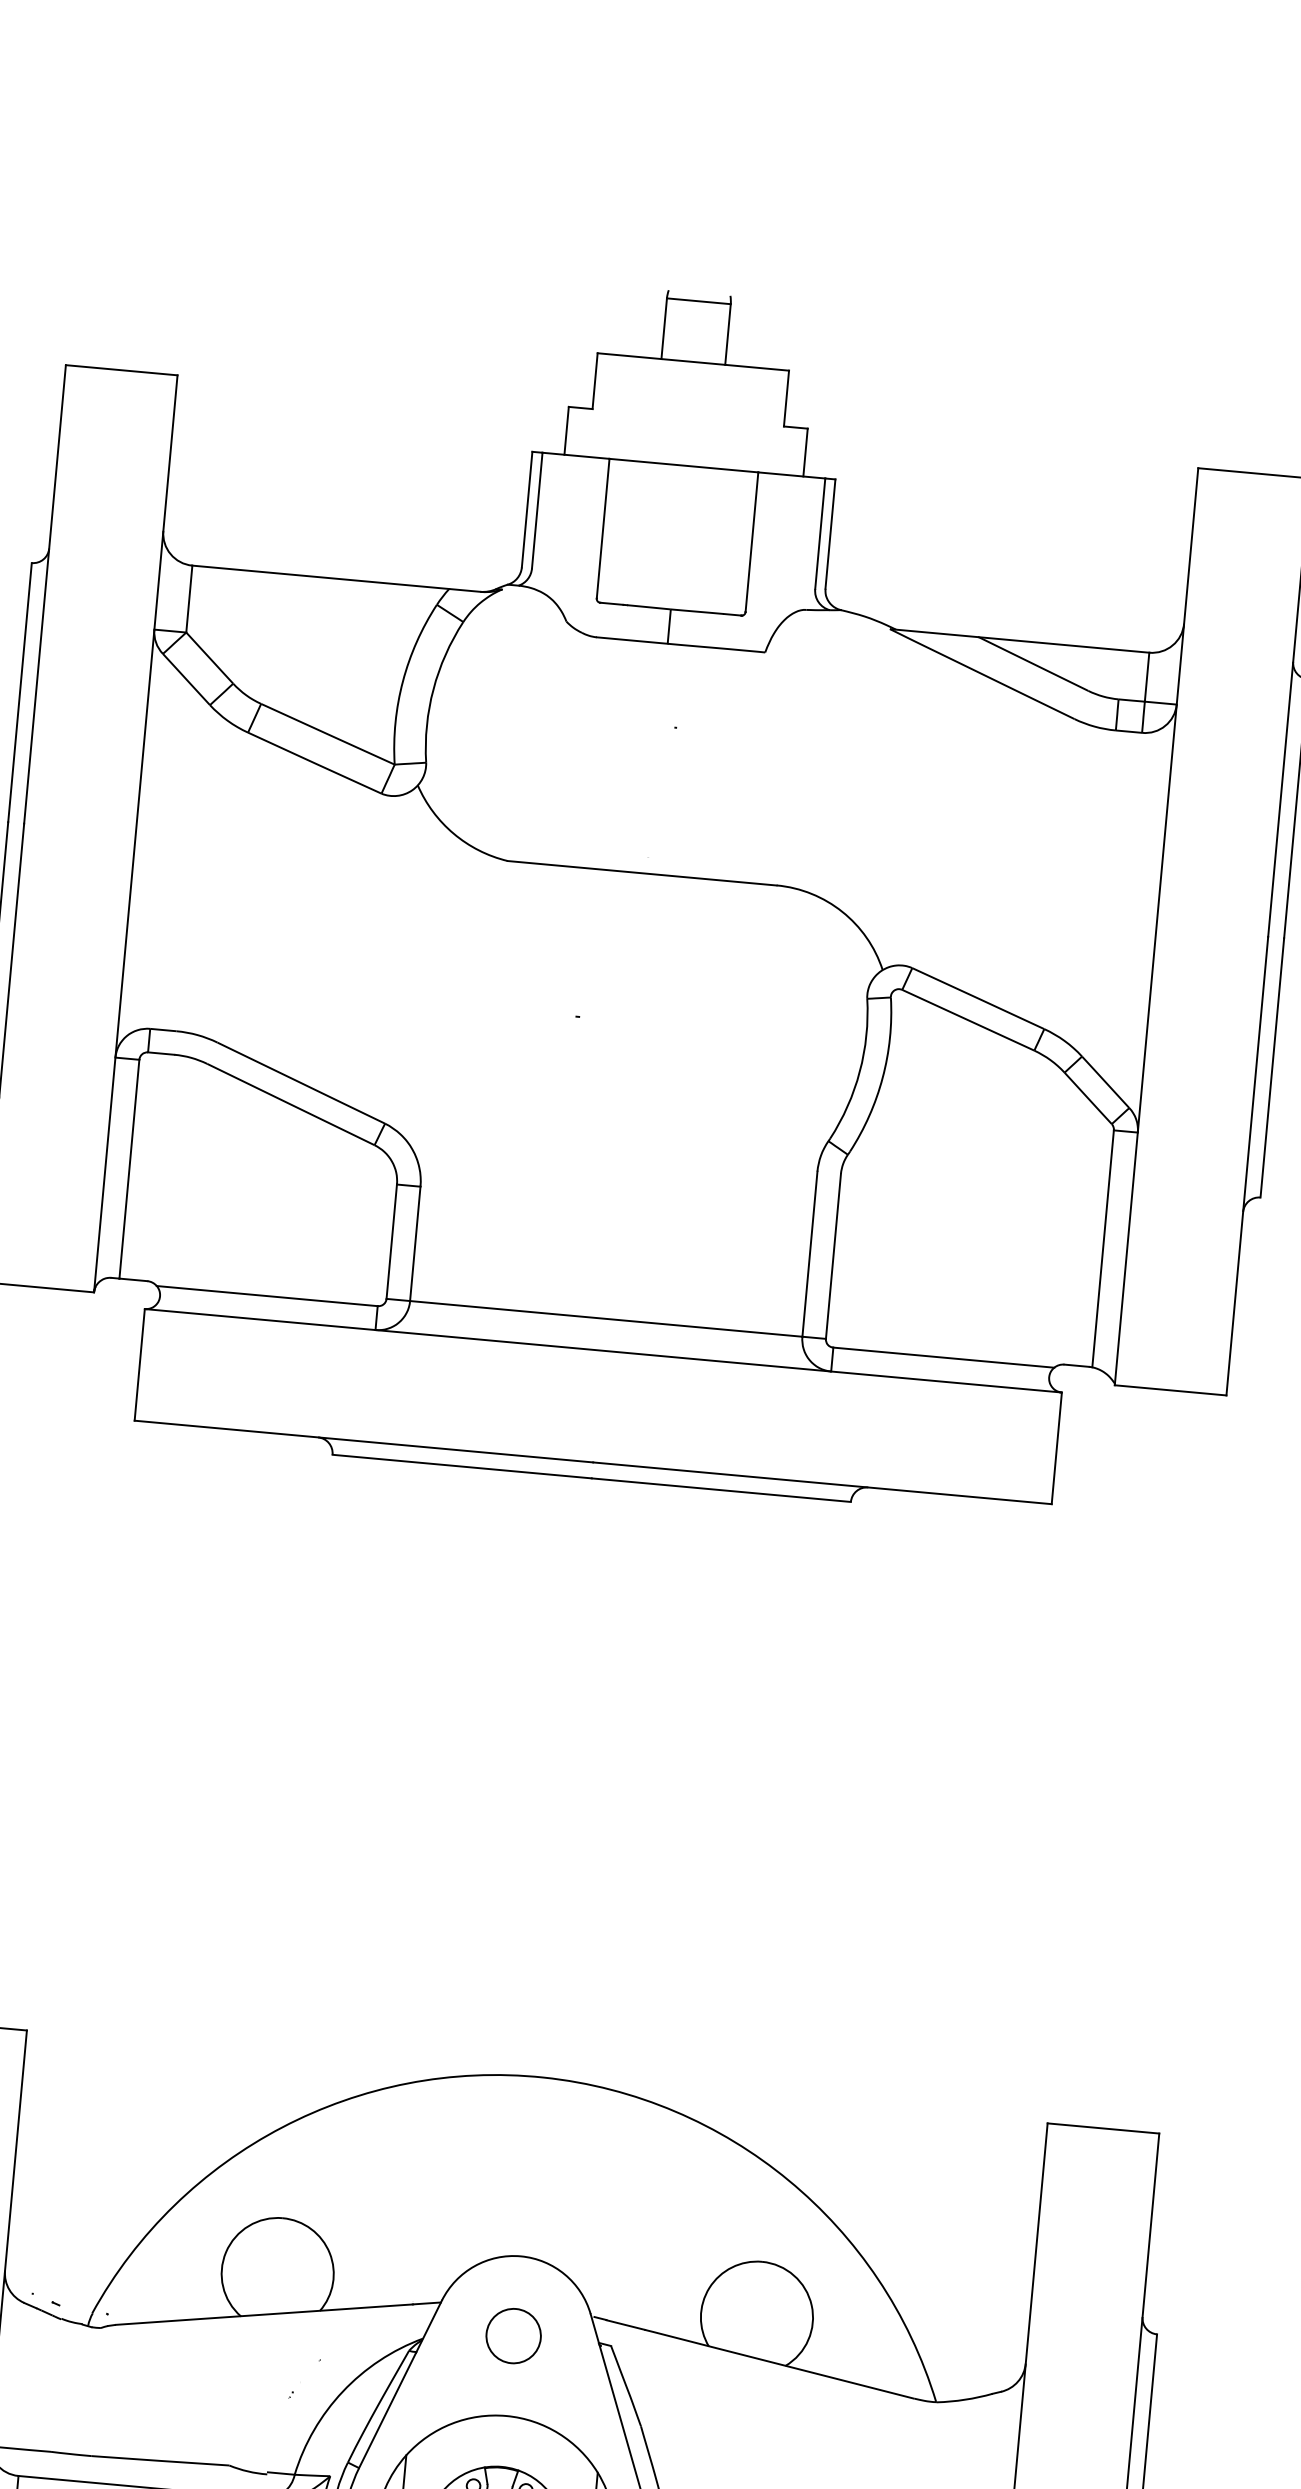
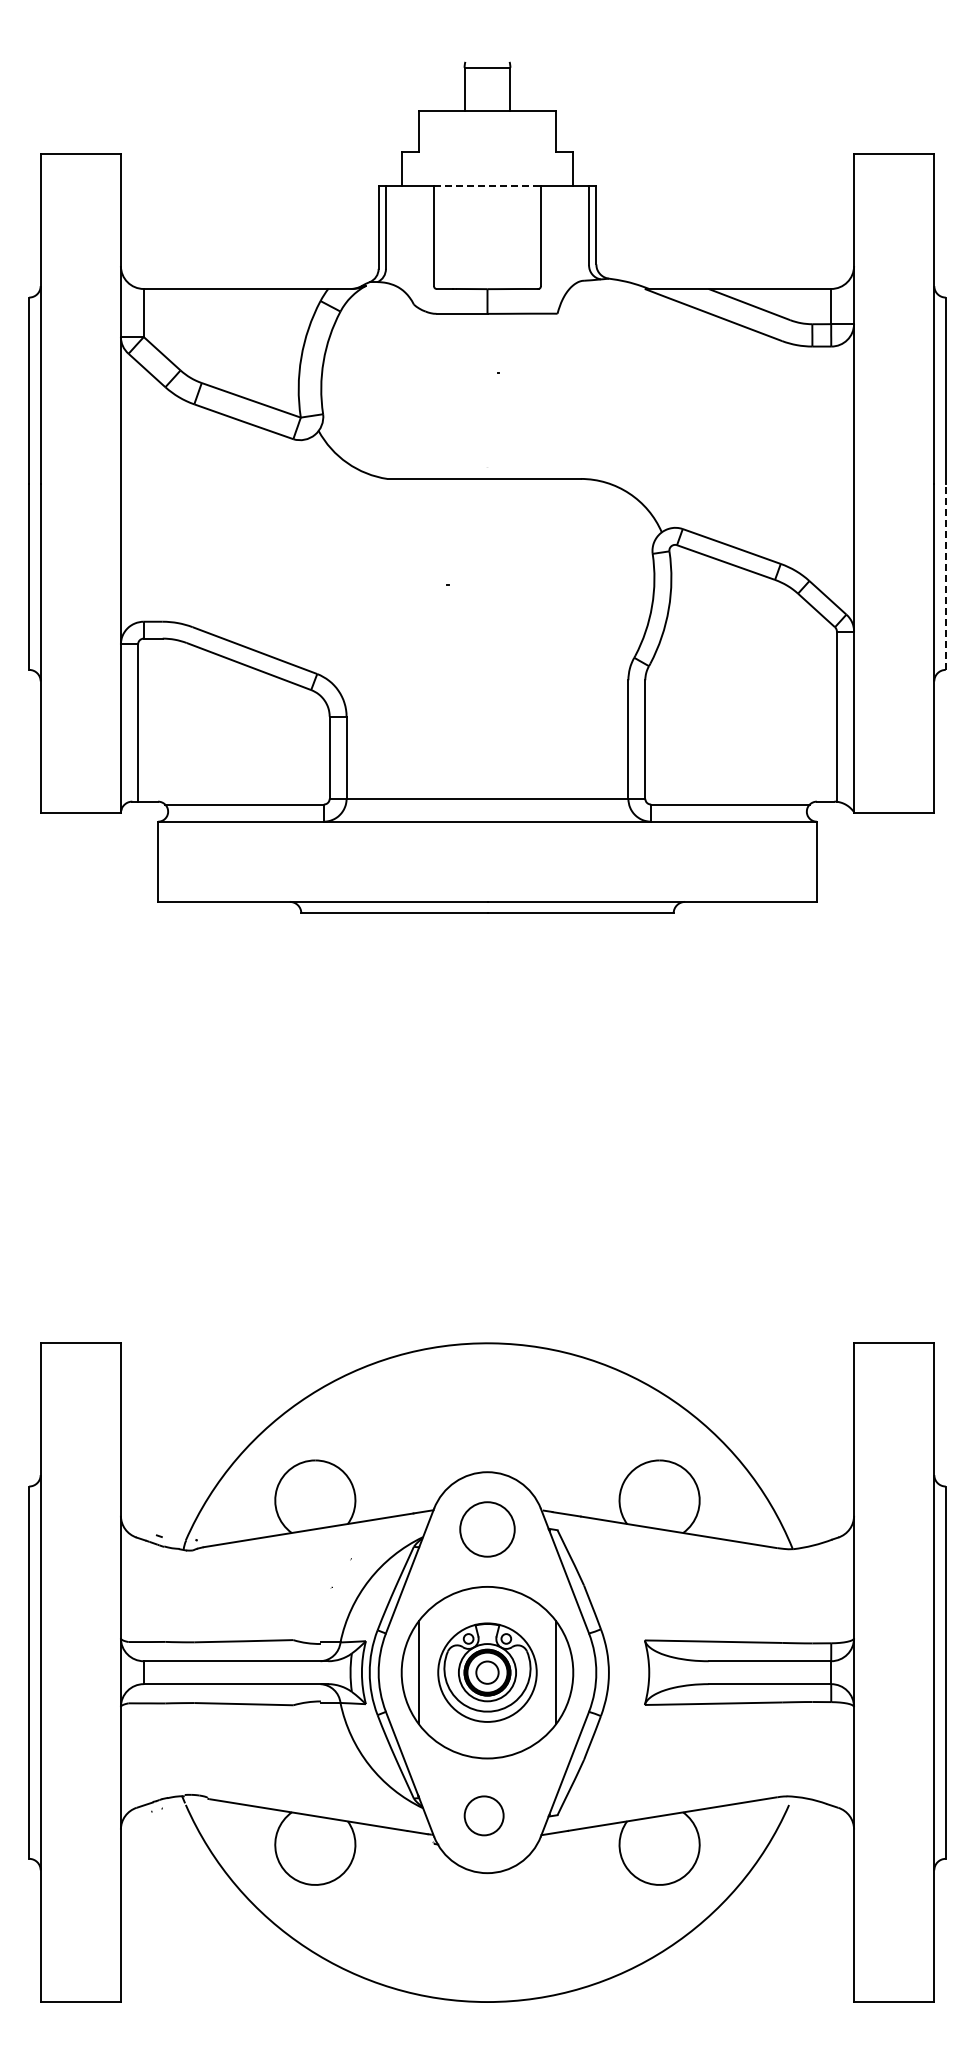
line: (683, 465) -> (487, 185), solid -> dashed
line: (1272, 1067) -> (945, 576), solid -> dashed
circle: (513, 2336) -> (487, 1529), size x1.4

